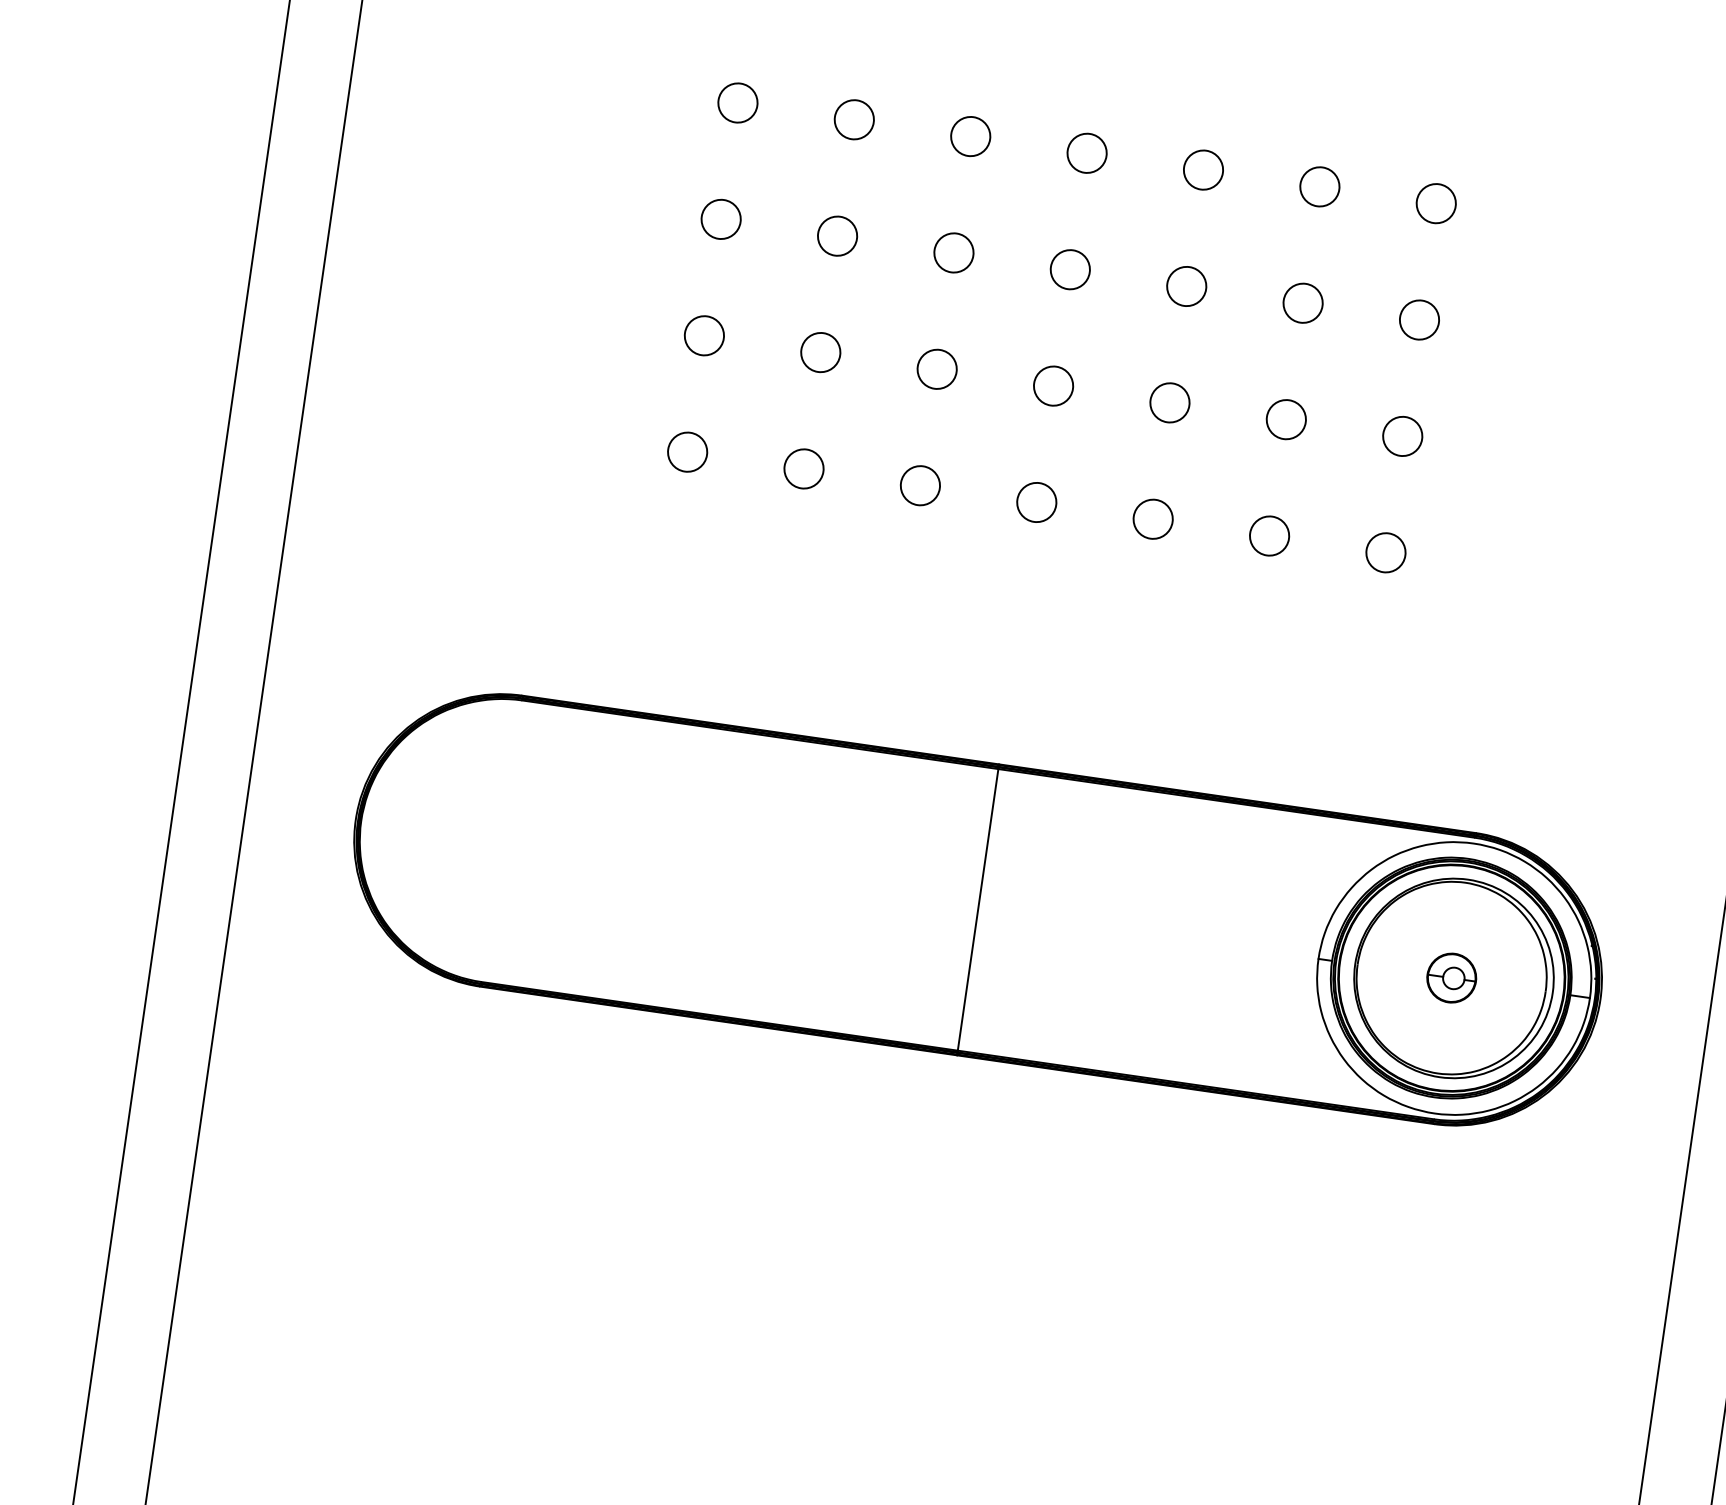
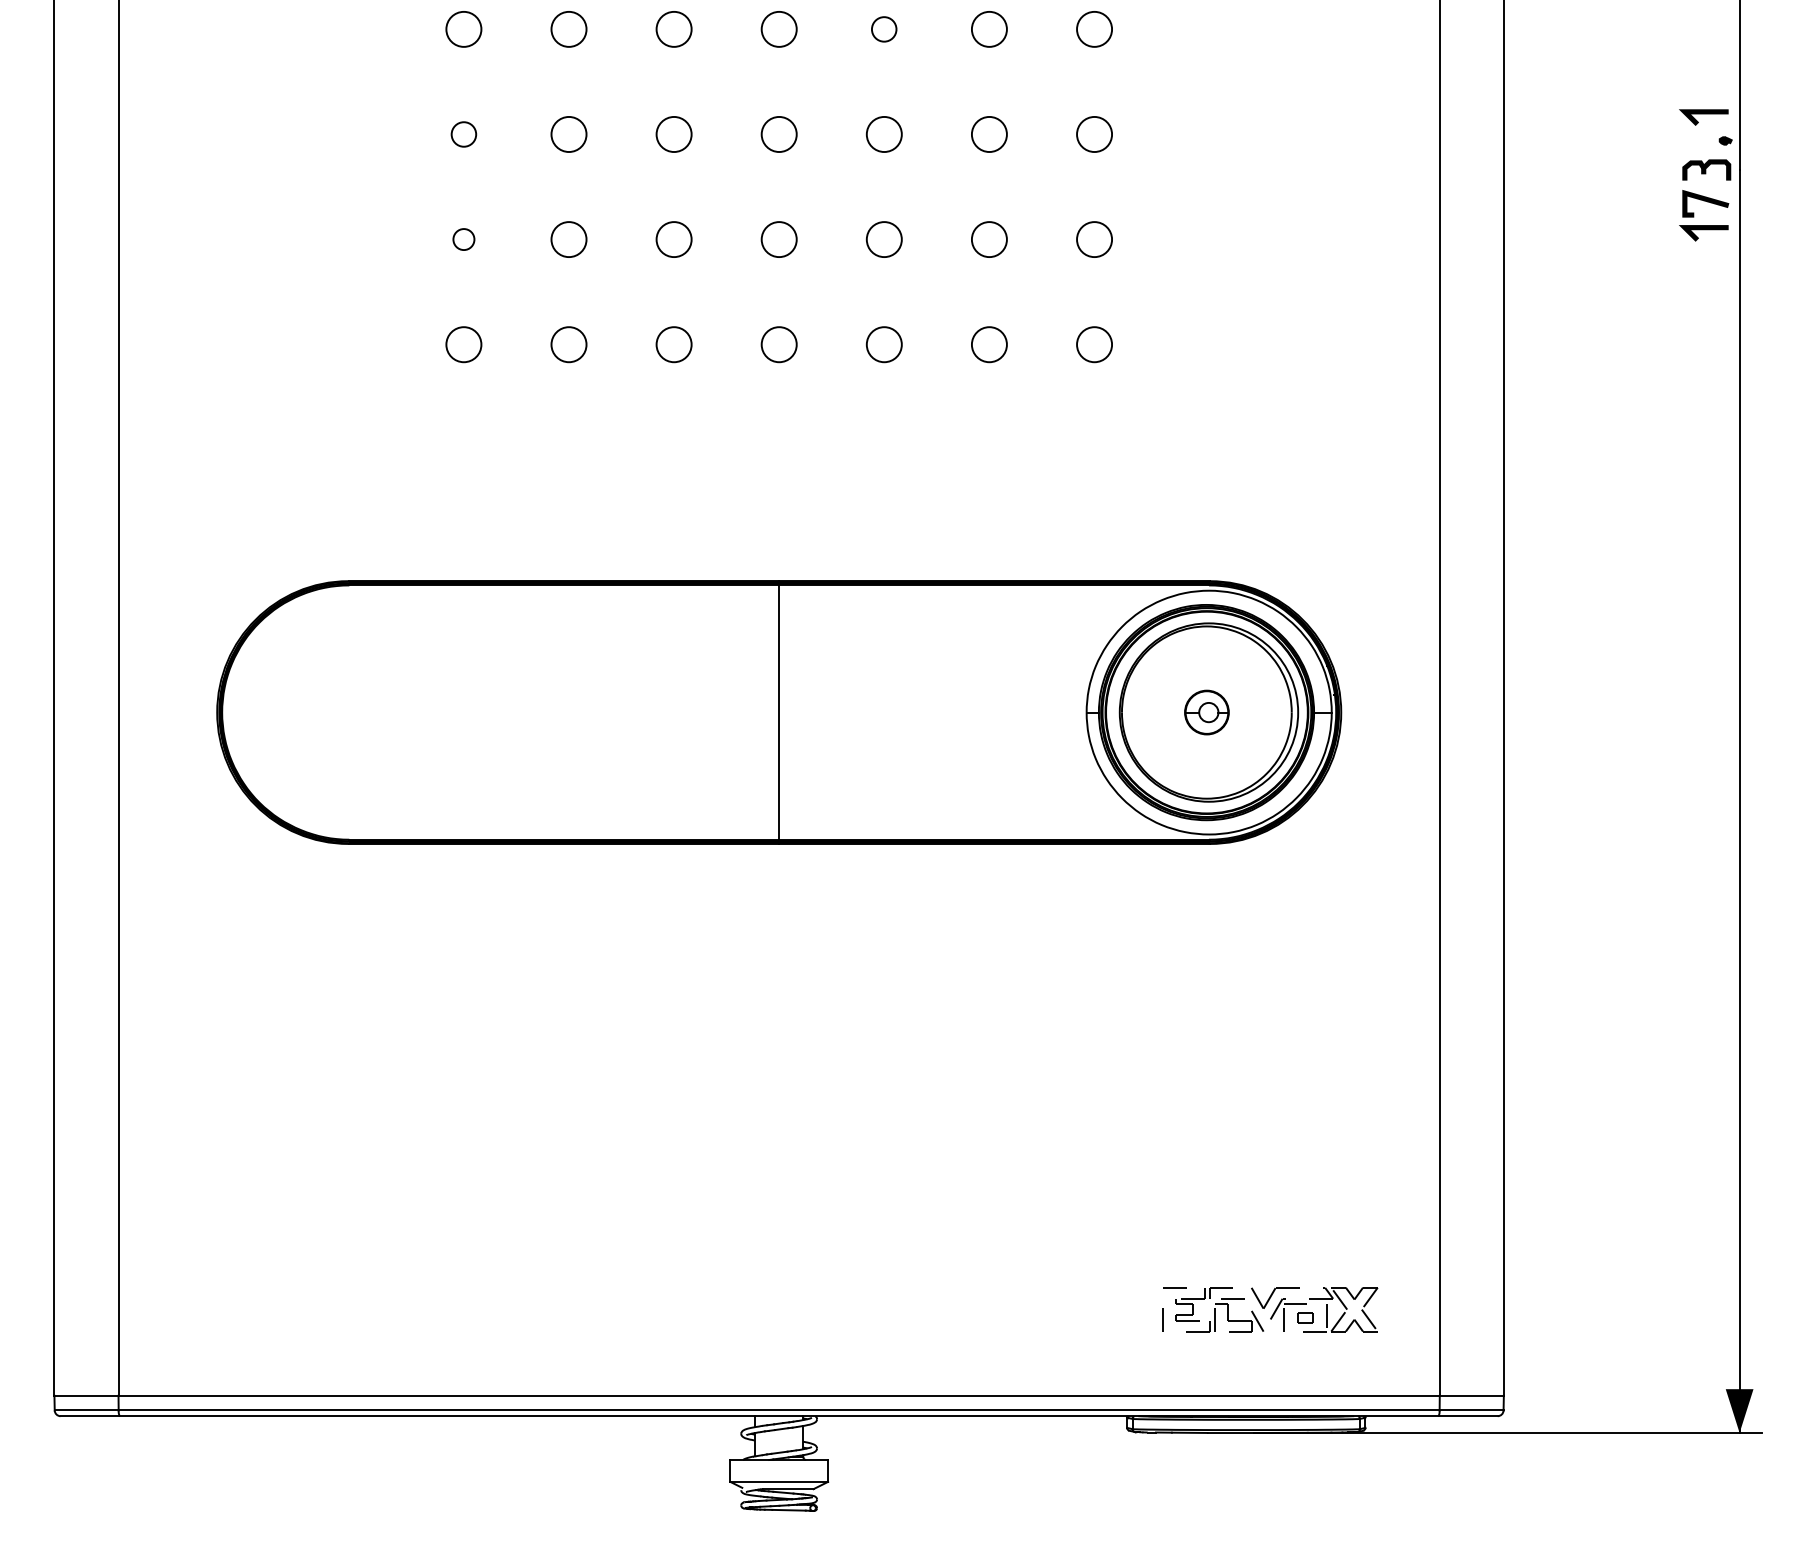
circle: (1202, 170) -> (883, 29), size x0.7
circle: (720, 219) -> (463, 134), size x0.7
circle: (703, 335) -> (463, 239), size x0.6

